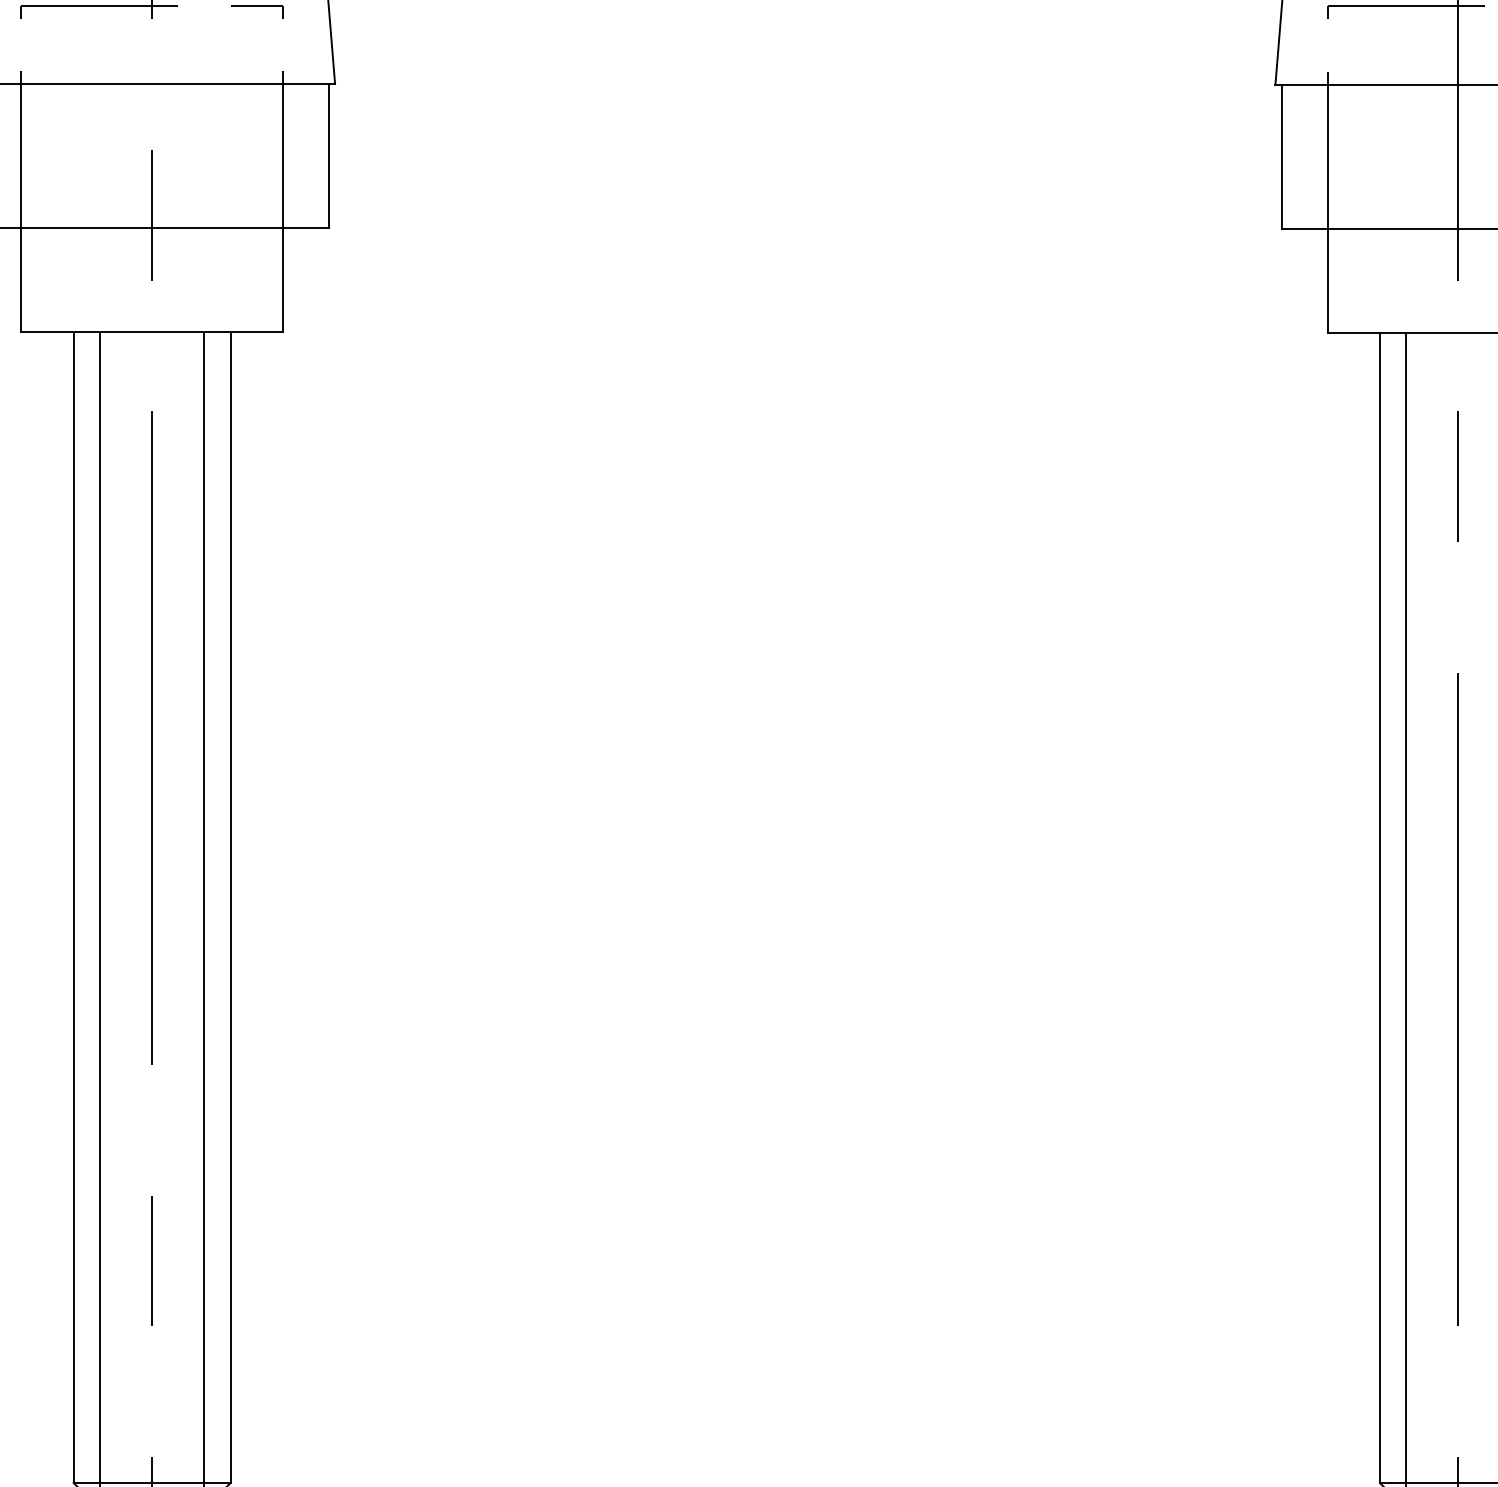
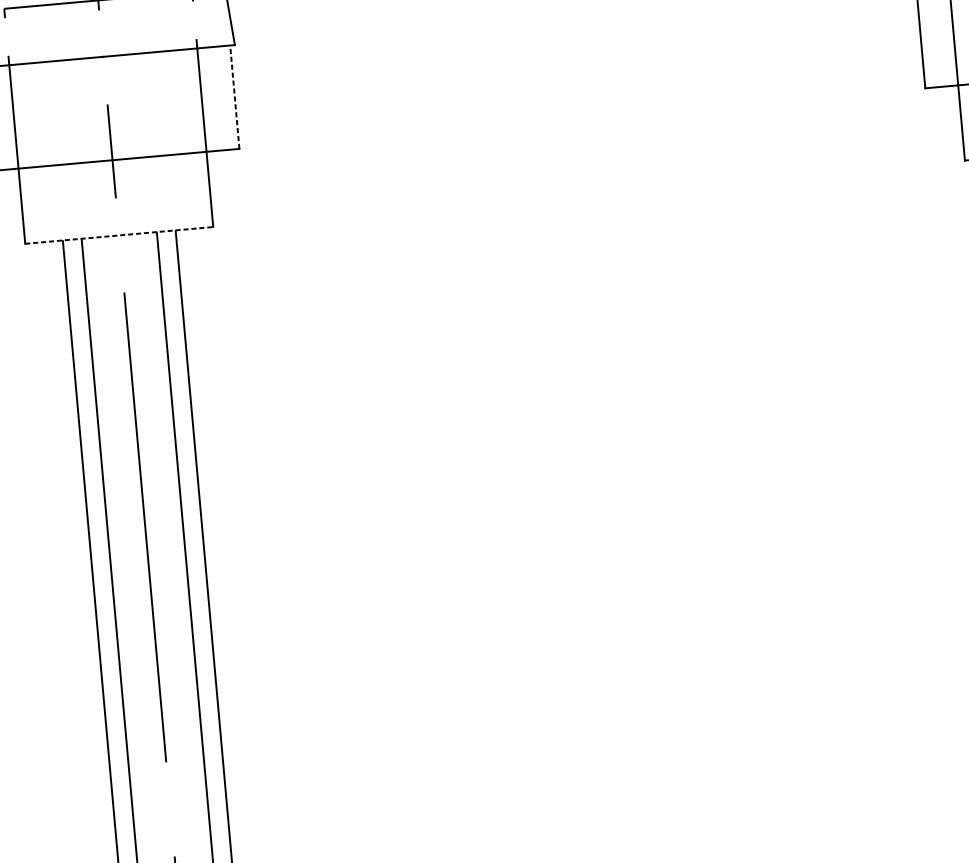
line: (328, 155) -> (234, 96), solid -> dashed
line: (152, 332) -> (119, 235), solid -> dashed

